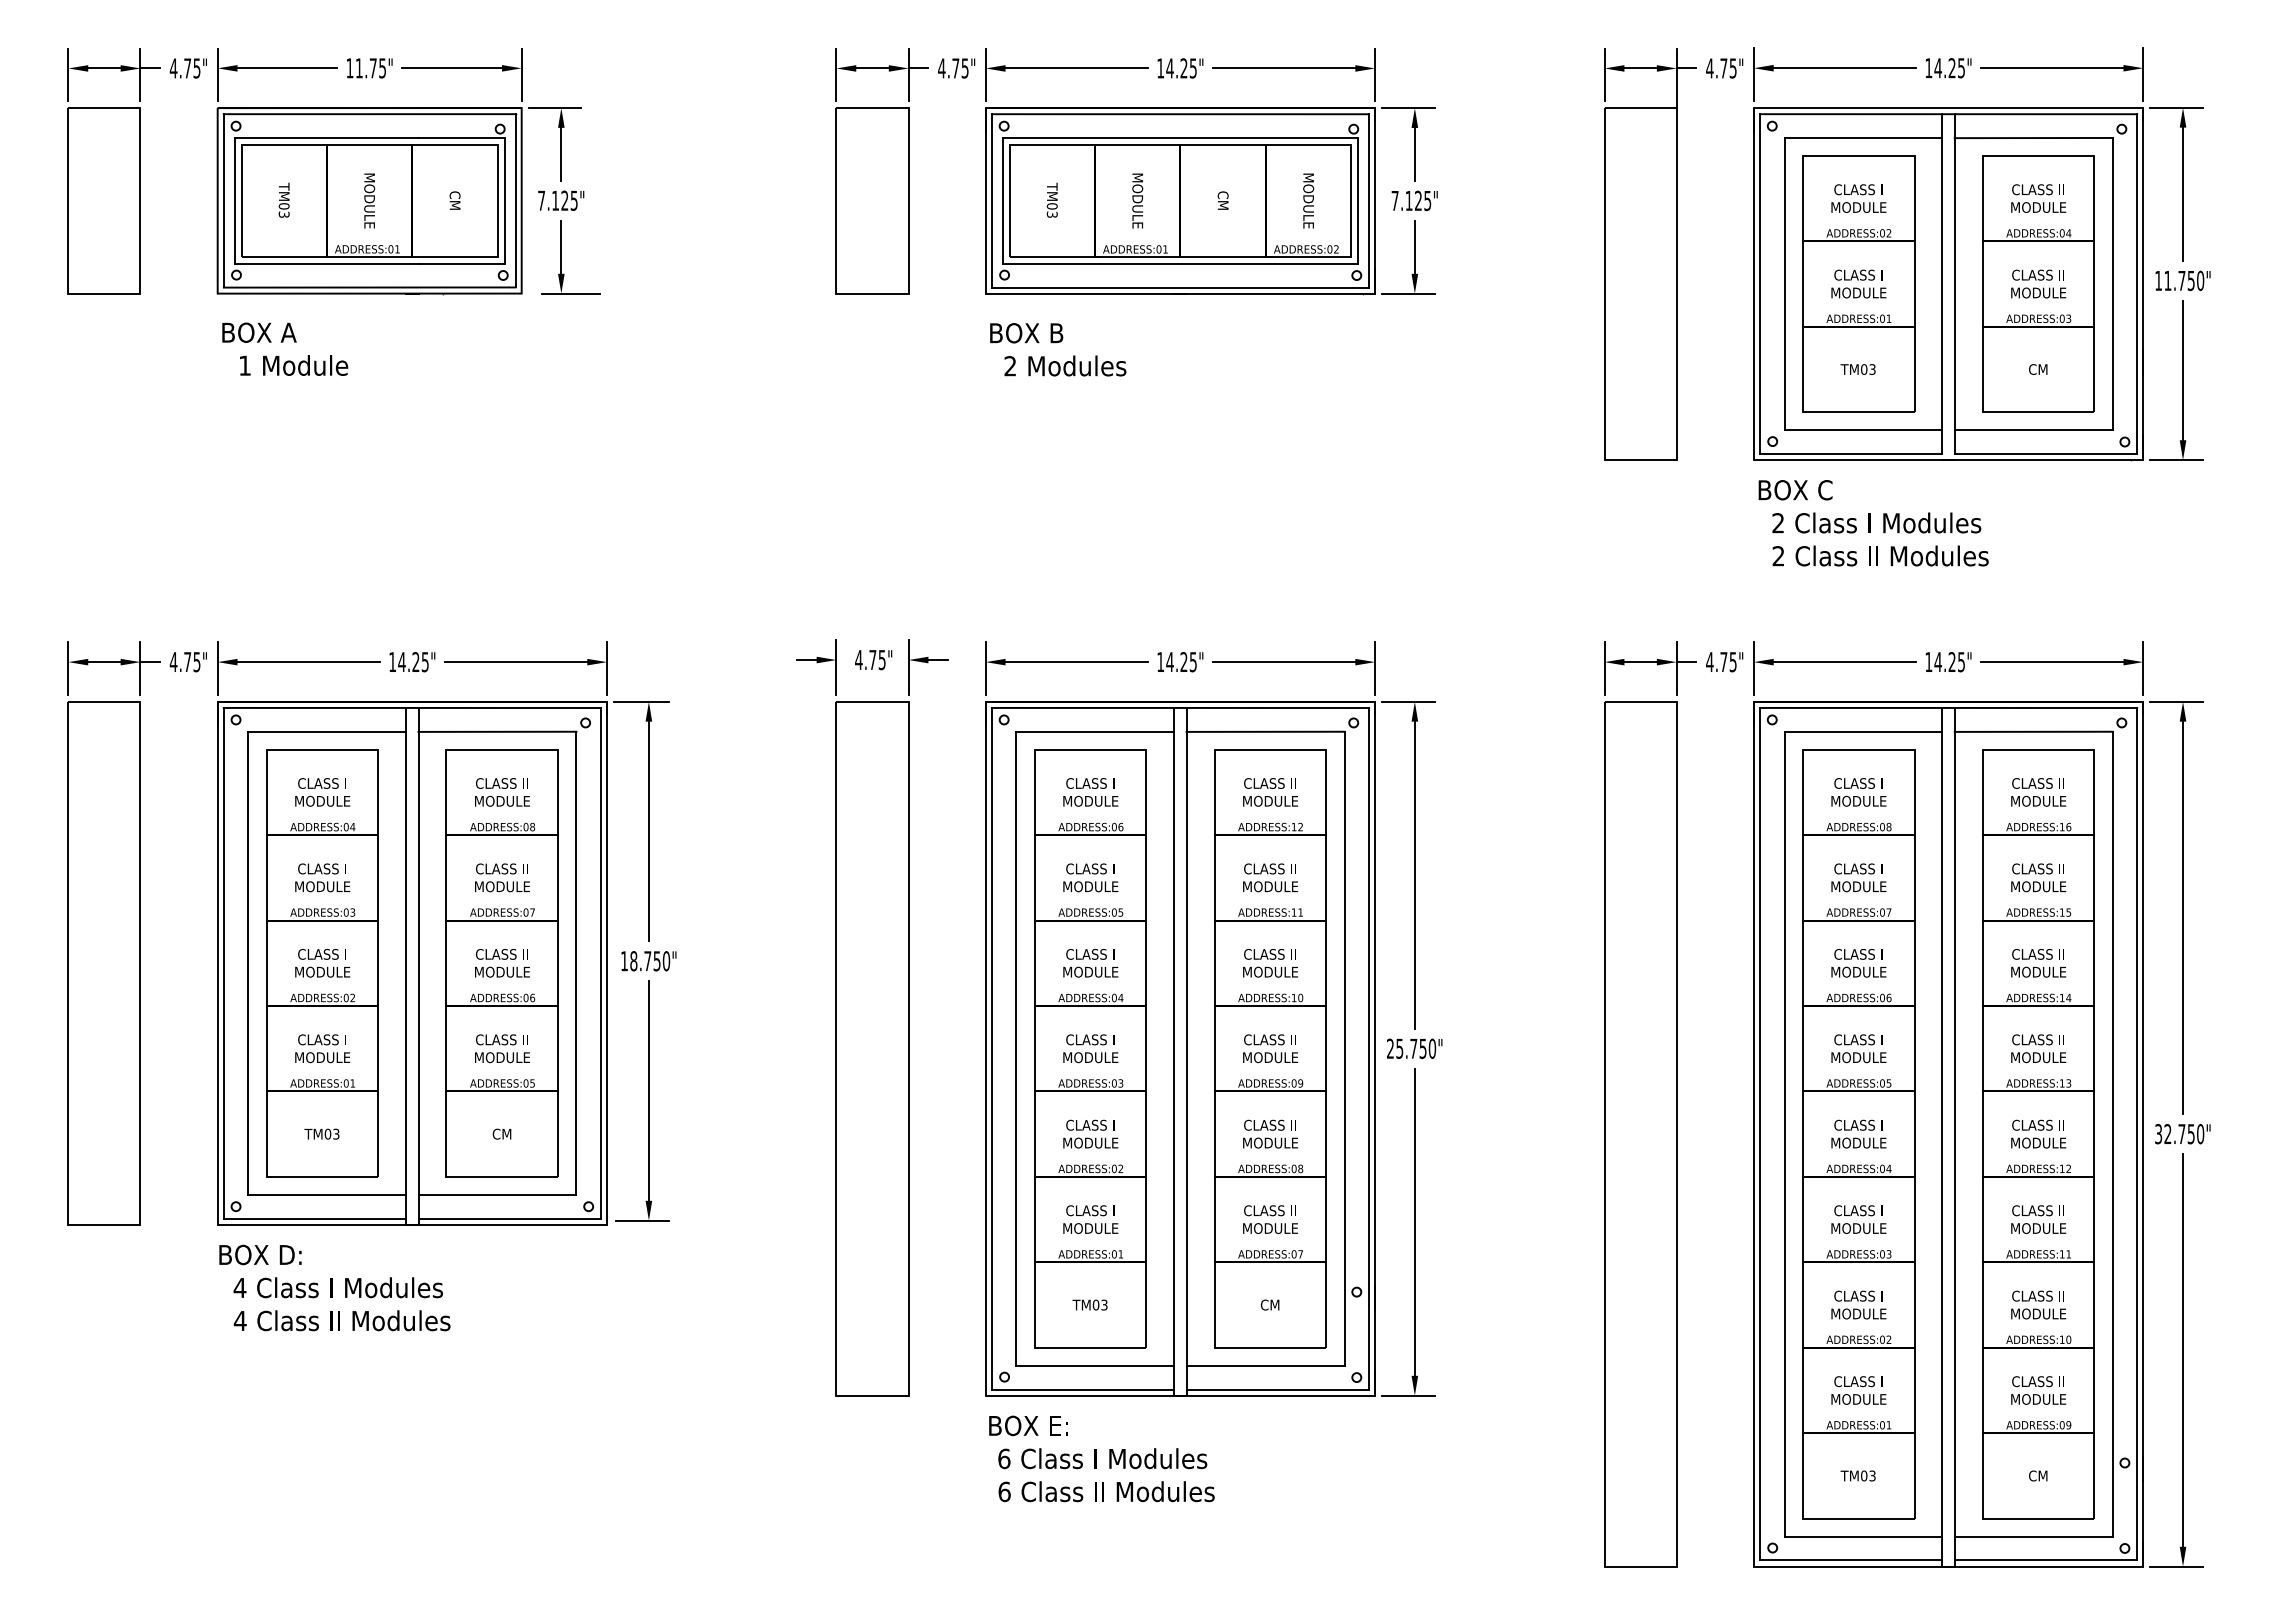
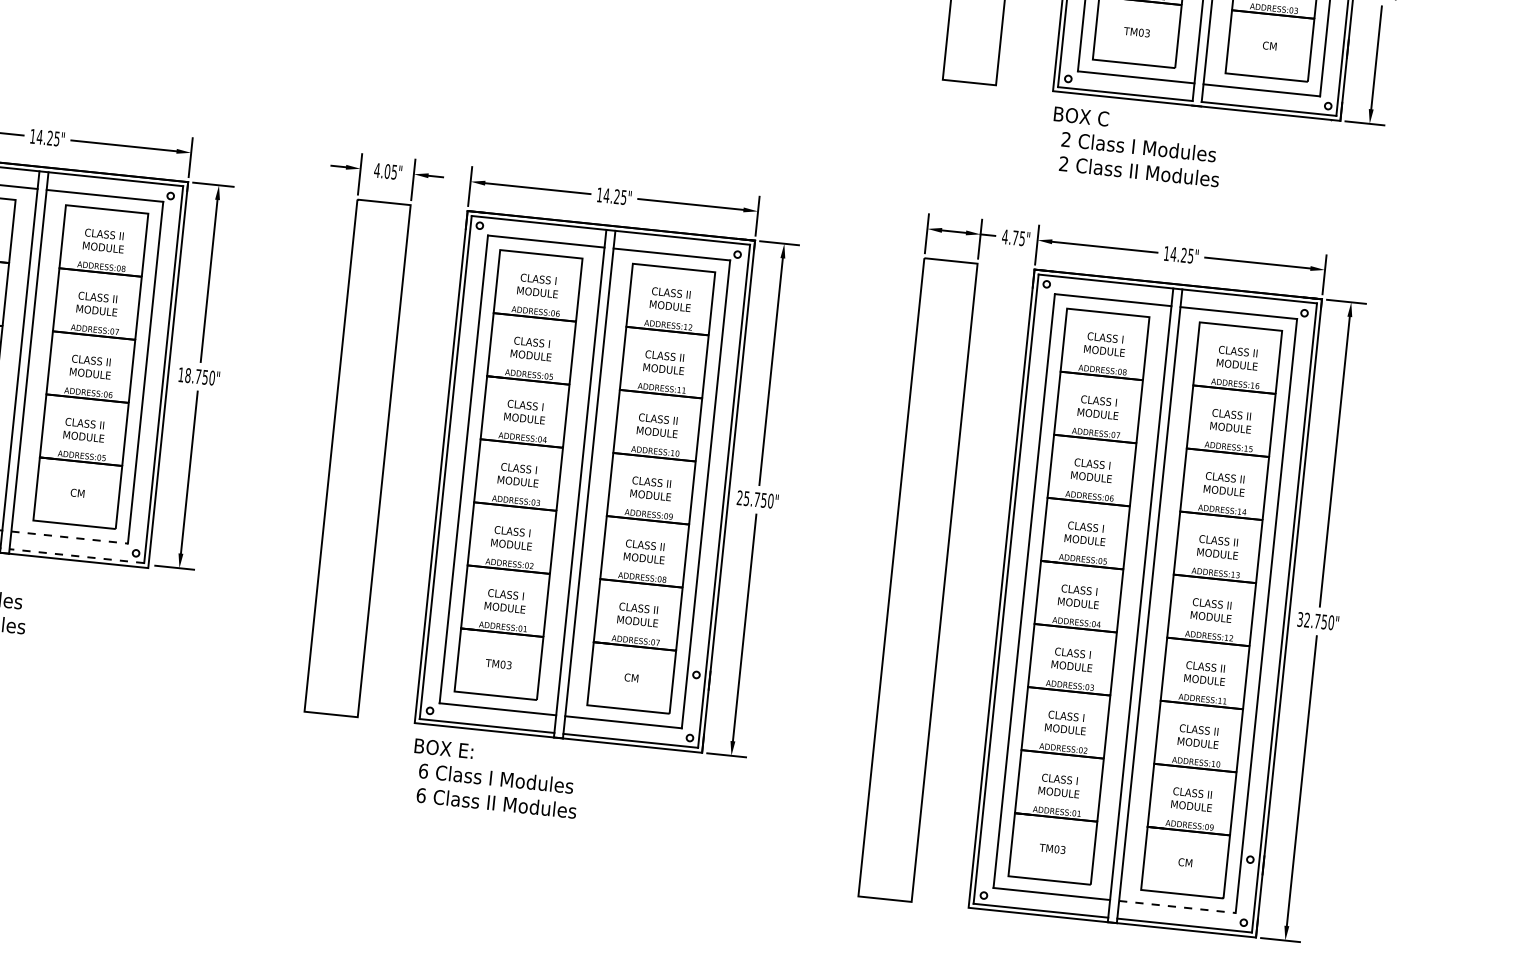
text: (872, 659) -> (387, 171), 4.75" -> 4.05"
line: (497, 1194) -> (69, 537), solid -> dashed
line: (509, 1218) -> (76, 556), solid -> dashed
line: (2033, 1536) -> (1177, 906), solid -> dashed

